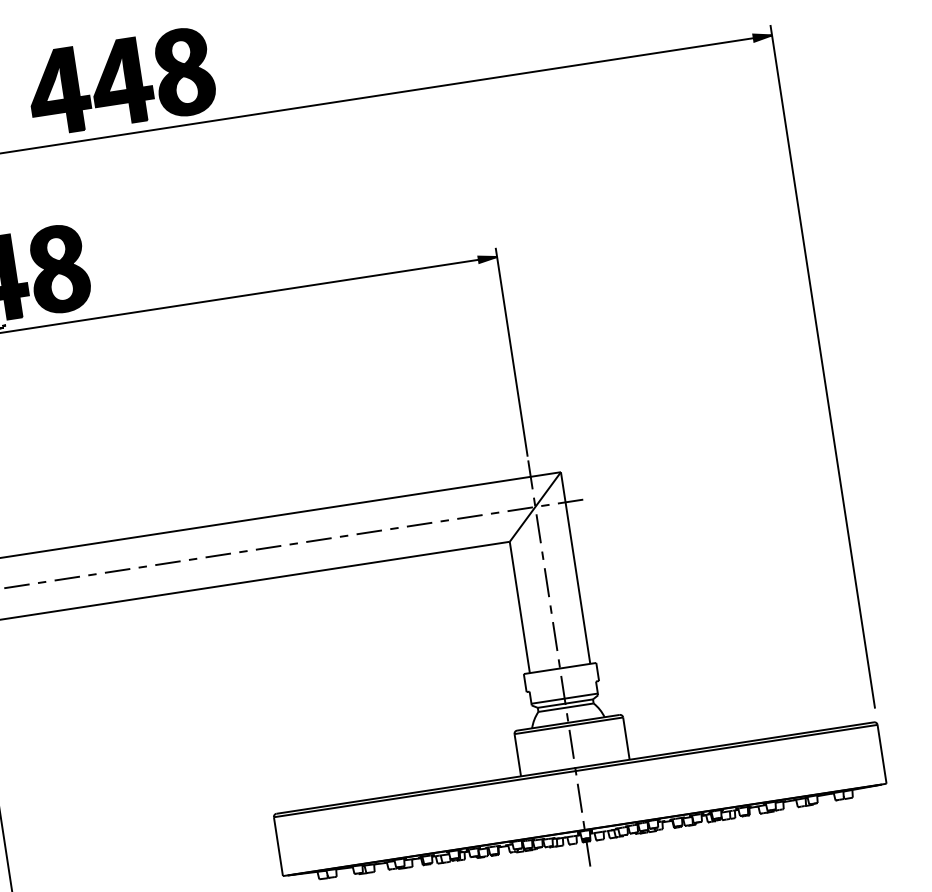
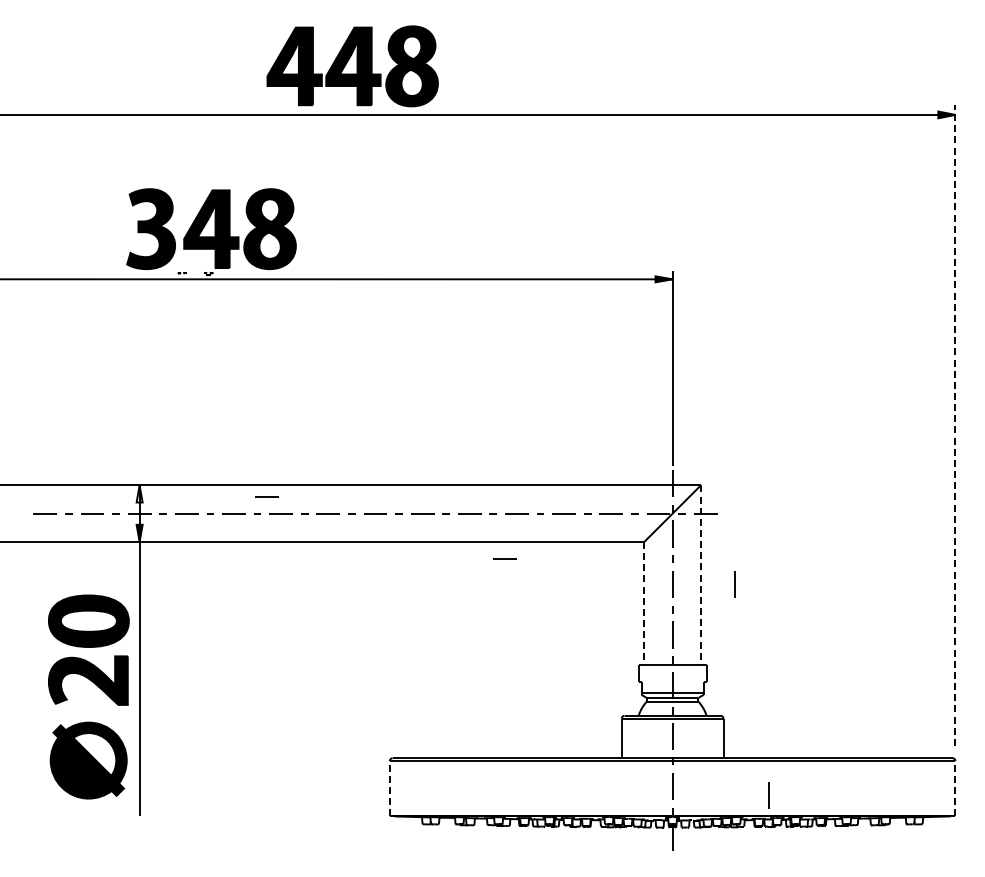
line: (822, 366) -> (955, 425), solid -> dashed
line: (99, 555) -> (266, 496), added
line: (575, 568) -> (700, 575), solid -> dashed
line: (612, 572) -> (734, 584), added
line: (363, 582) -> (504, 558), added
line: (520, 607) -> (644, 603), solid -> dashed
line: (882, 754) -> (955, 788), solid -> dashed
line: (683, 792) -> (768, 795), added
line: (278, 846) -> (389, 788), solid -> dashed

